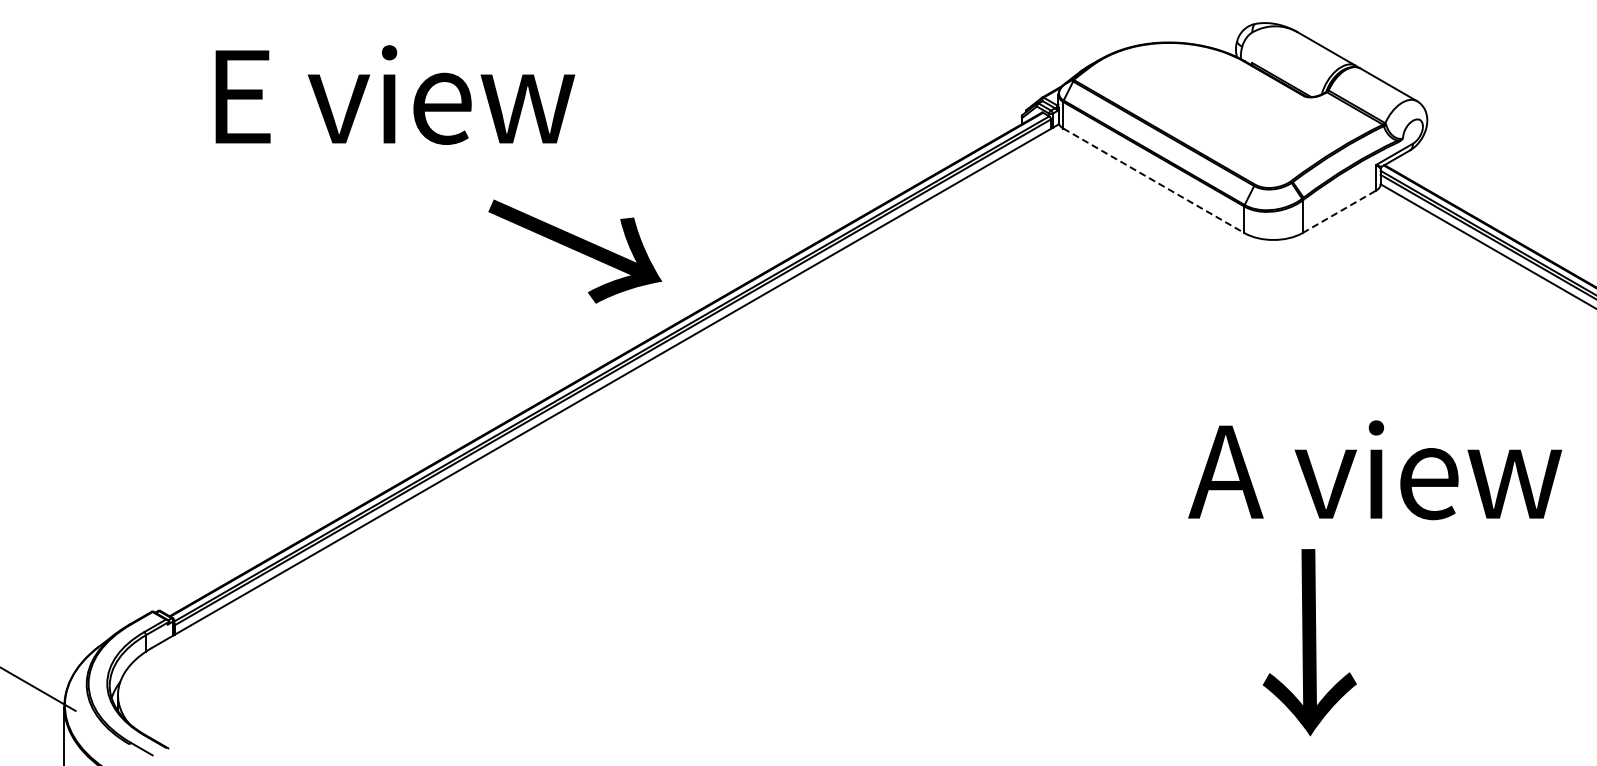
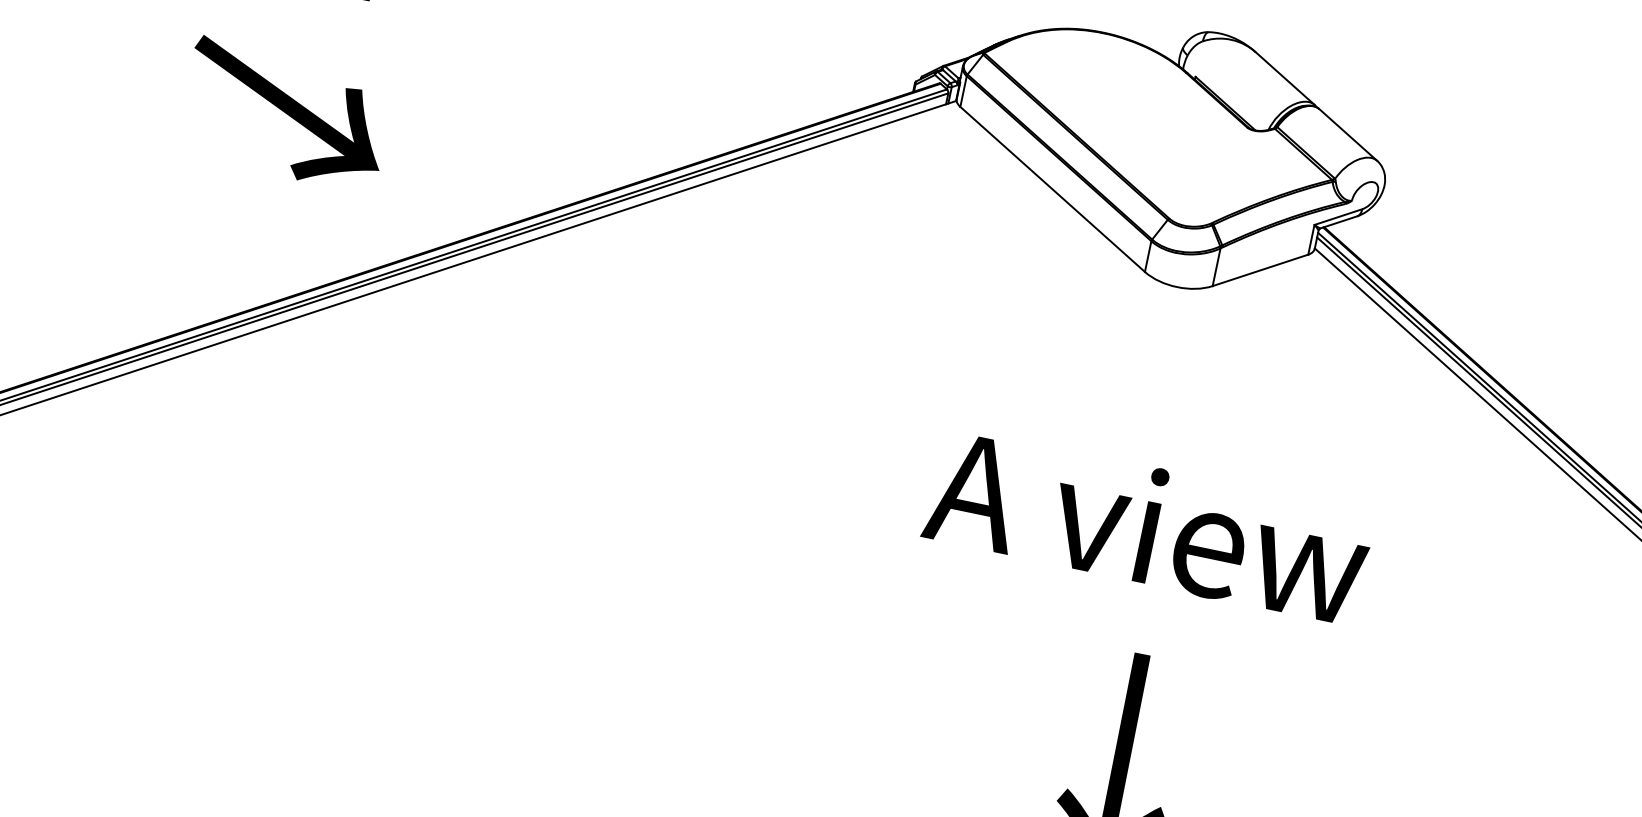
line: (1153, 180) -> (1052, 189), dashed -> solid
line: (1339, 211) -> (1260, 270), dashed -> solid
text: (575, 251) -> (285, 114), moved
text: (1374, 470) -> (1147, 526), moved

